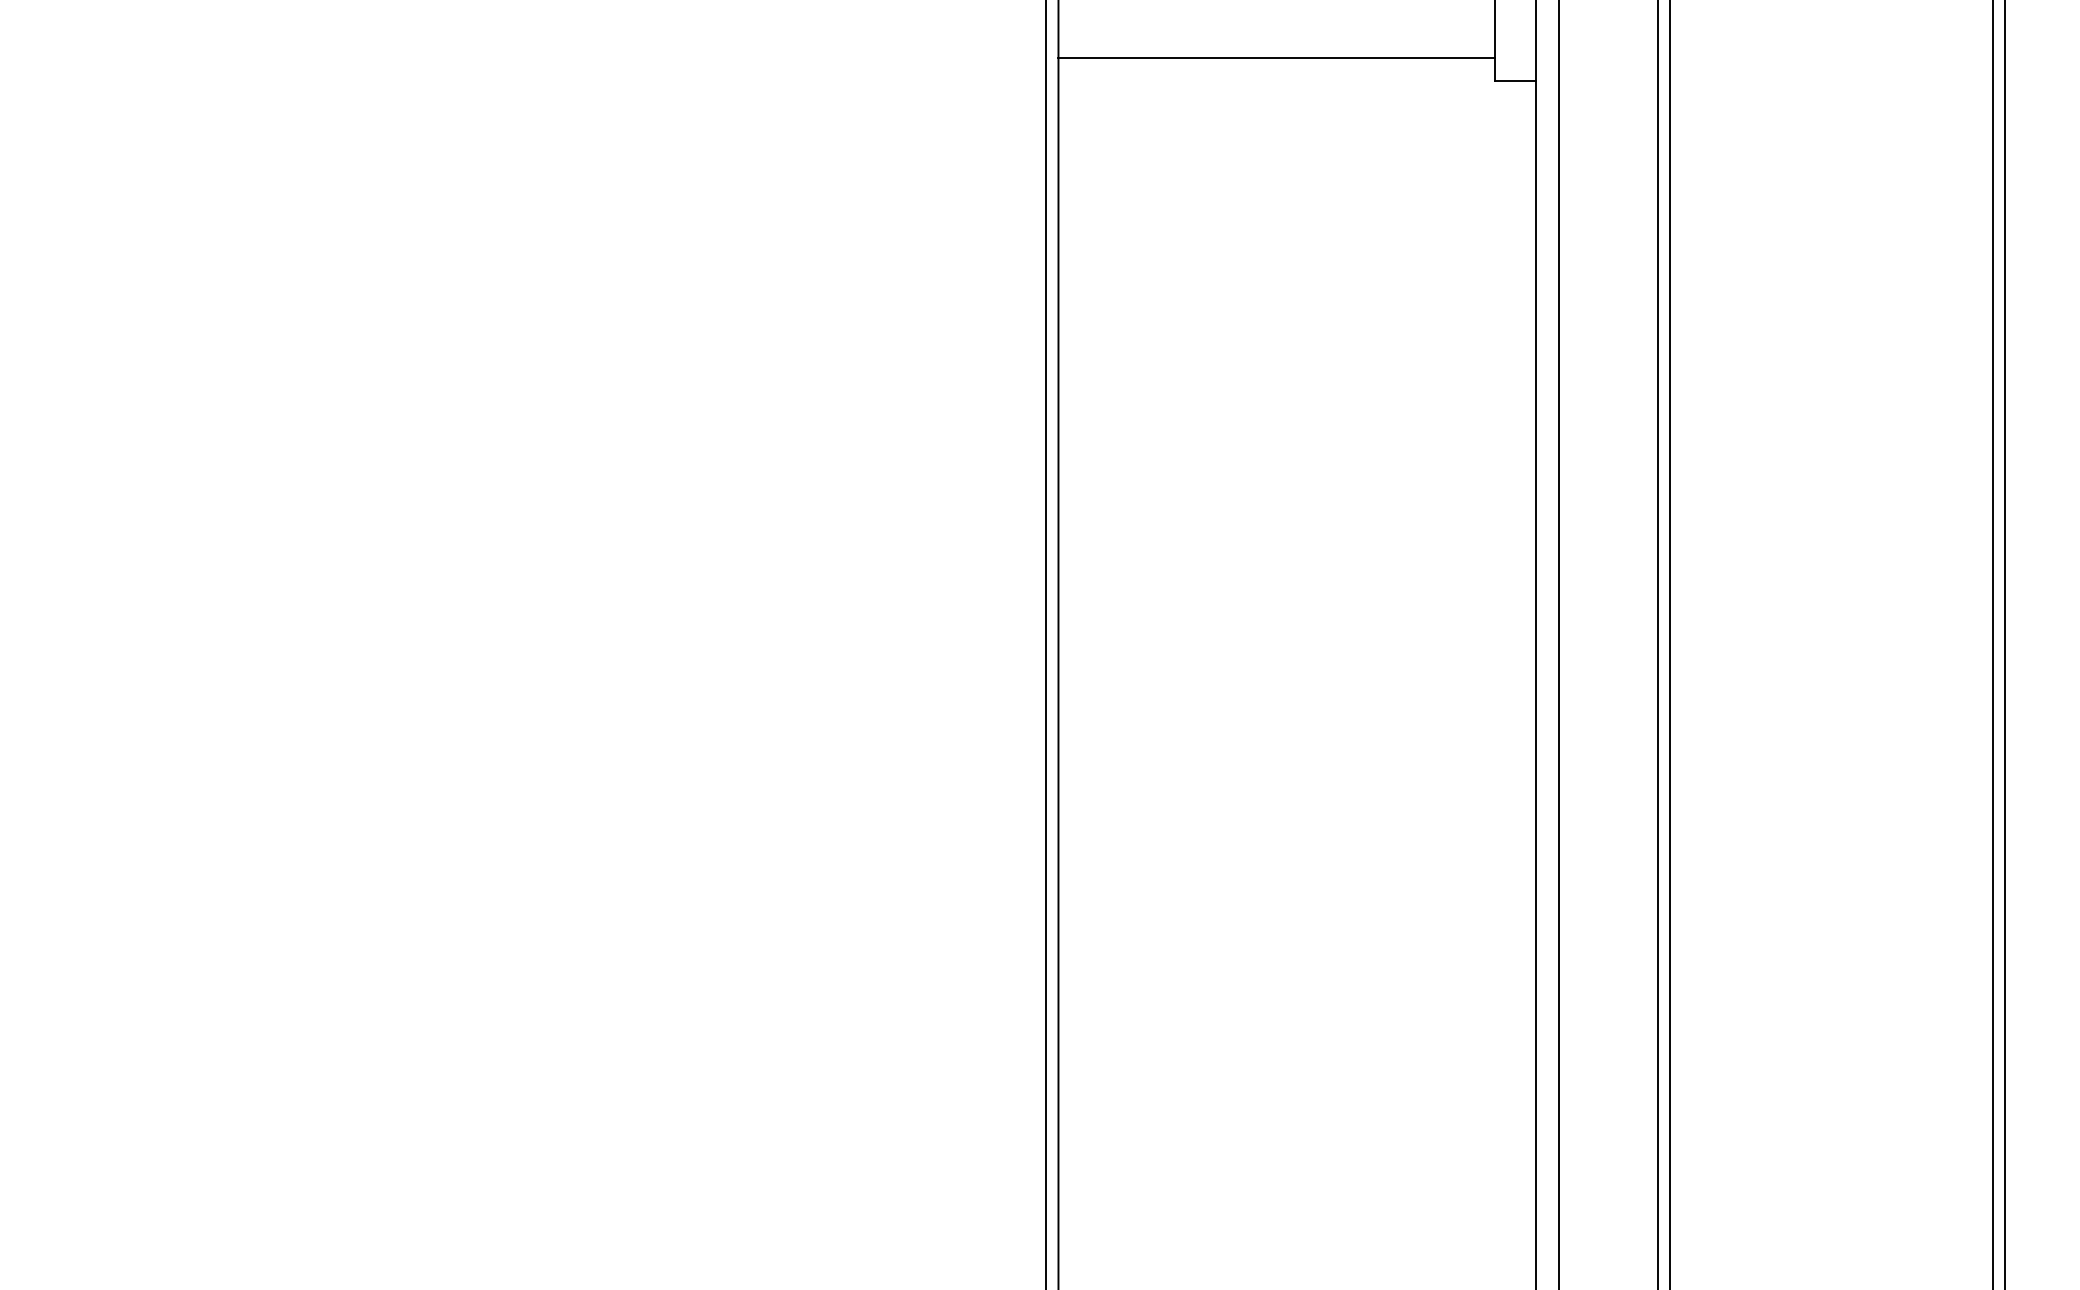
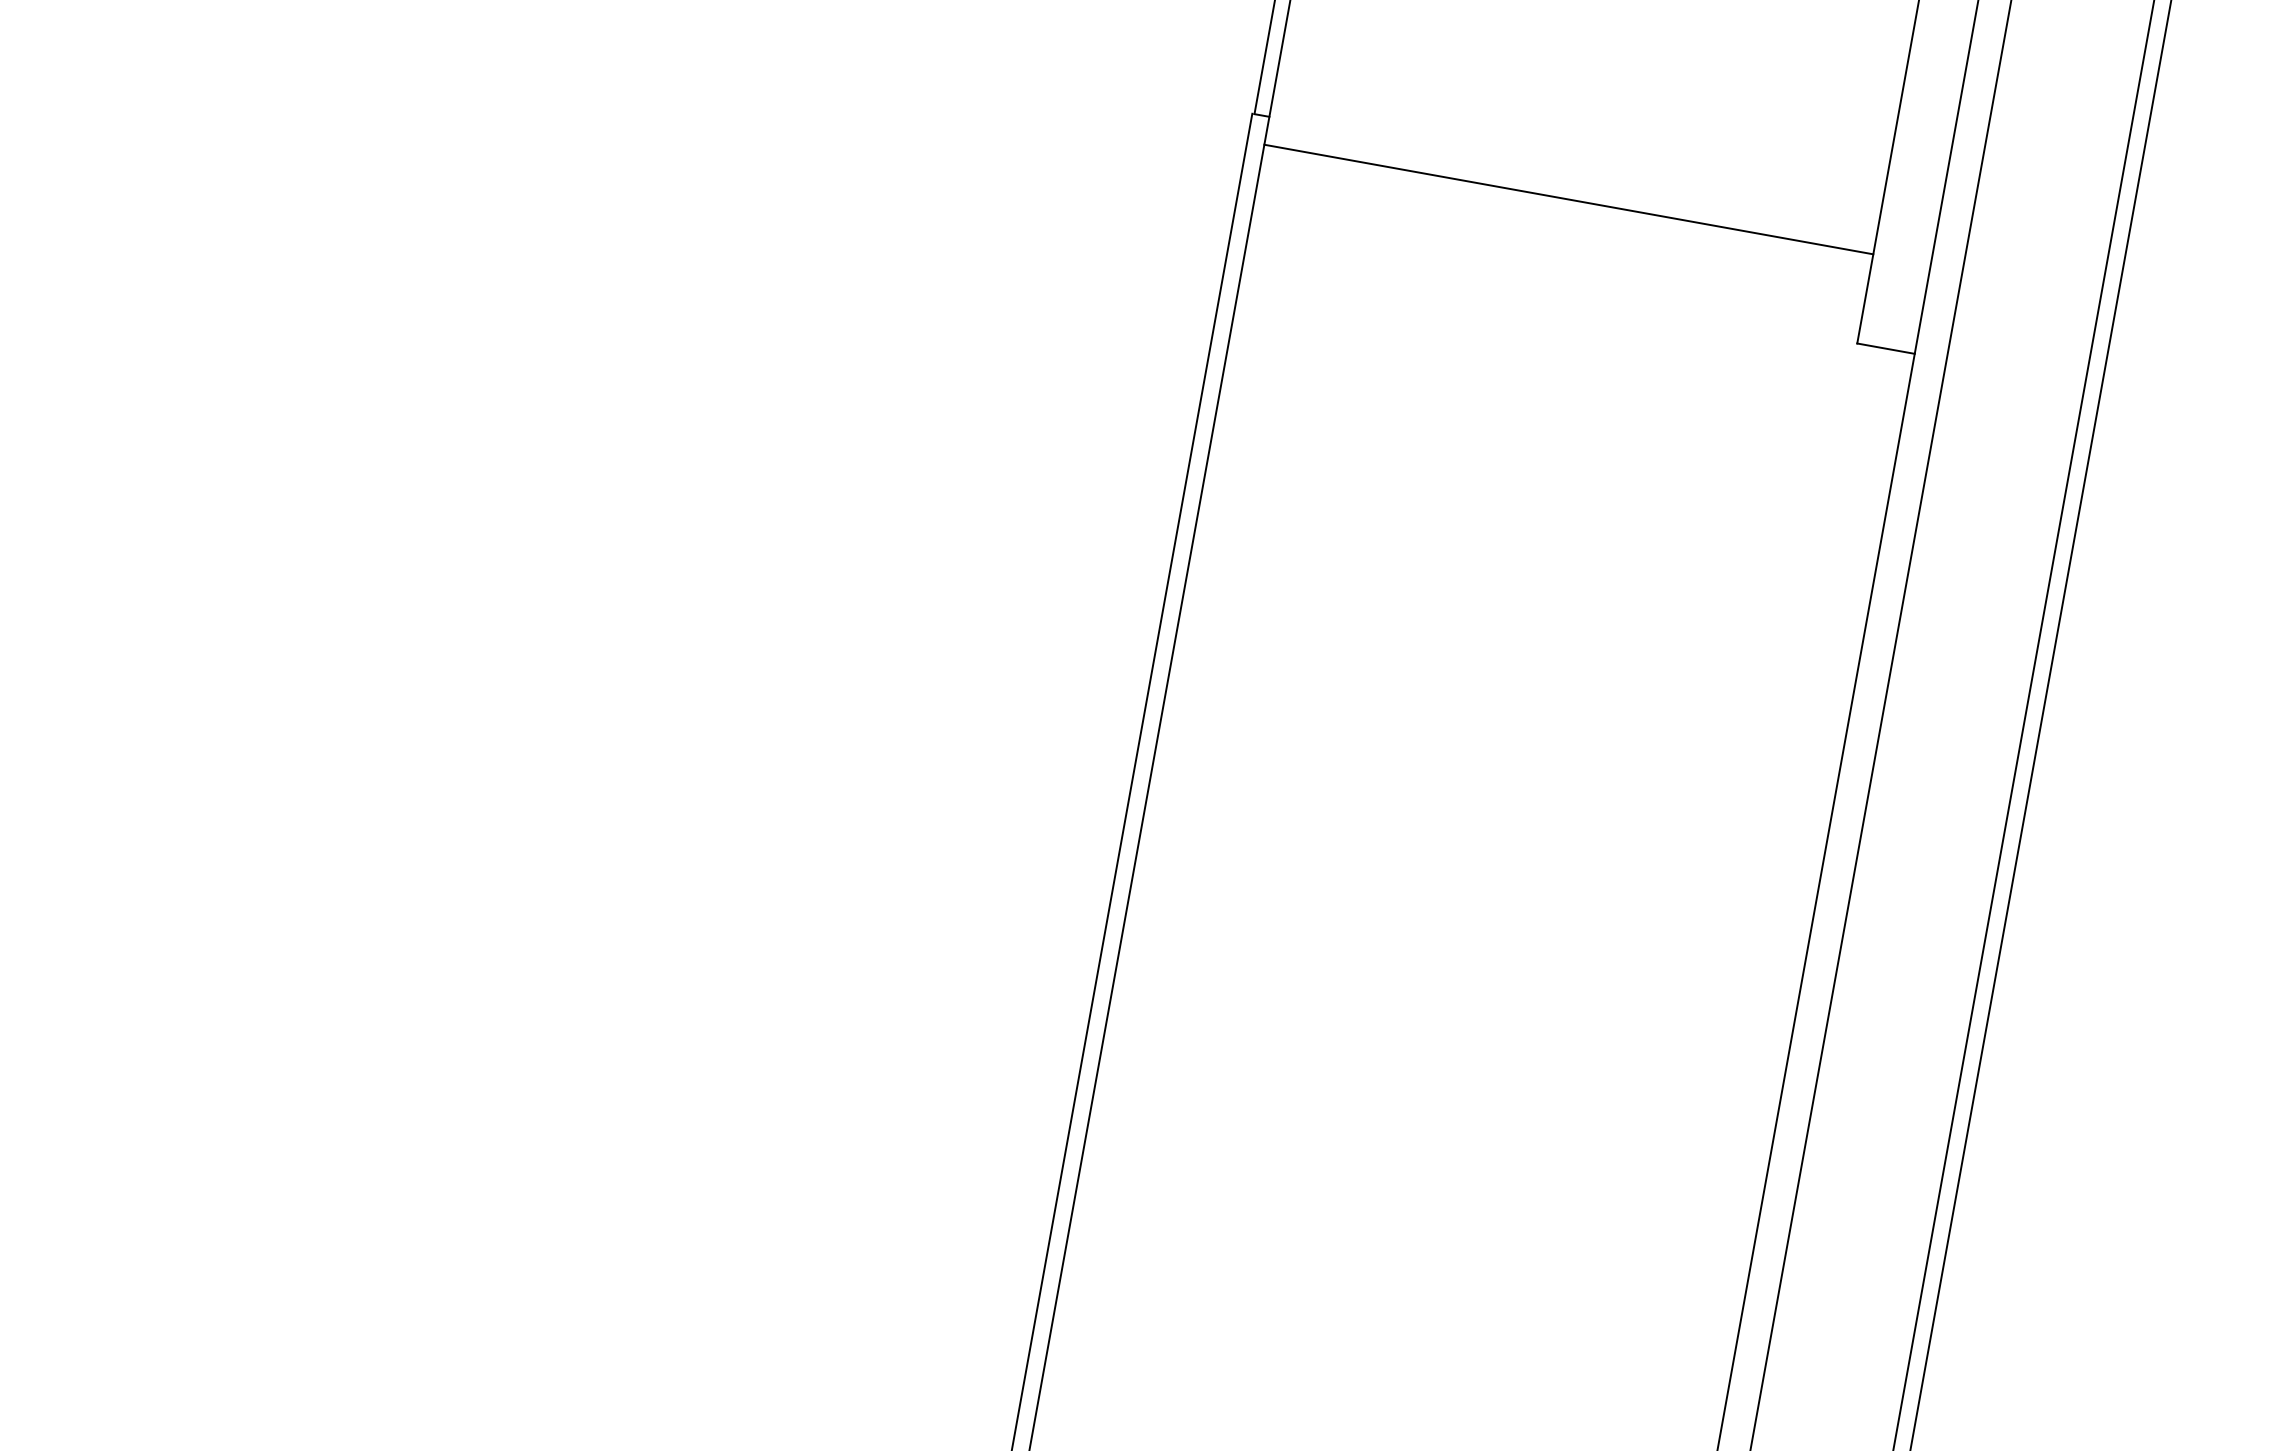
line: (1276, 58) -> (1568, 199), moved

